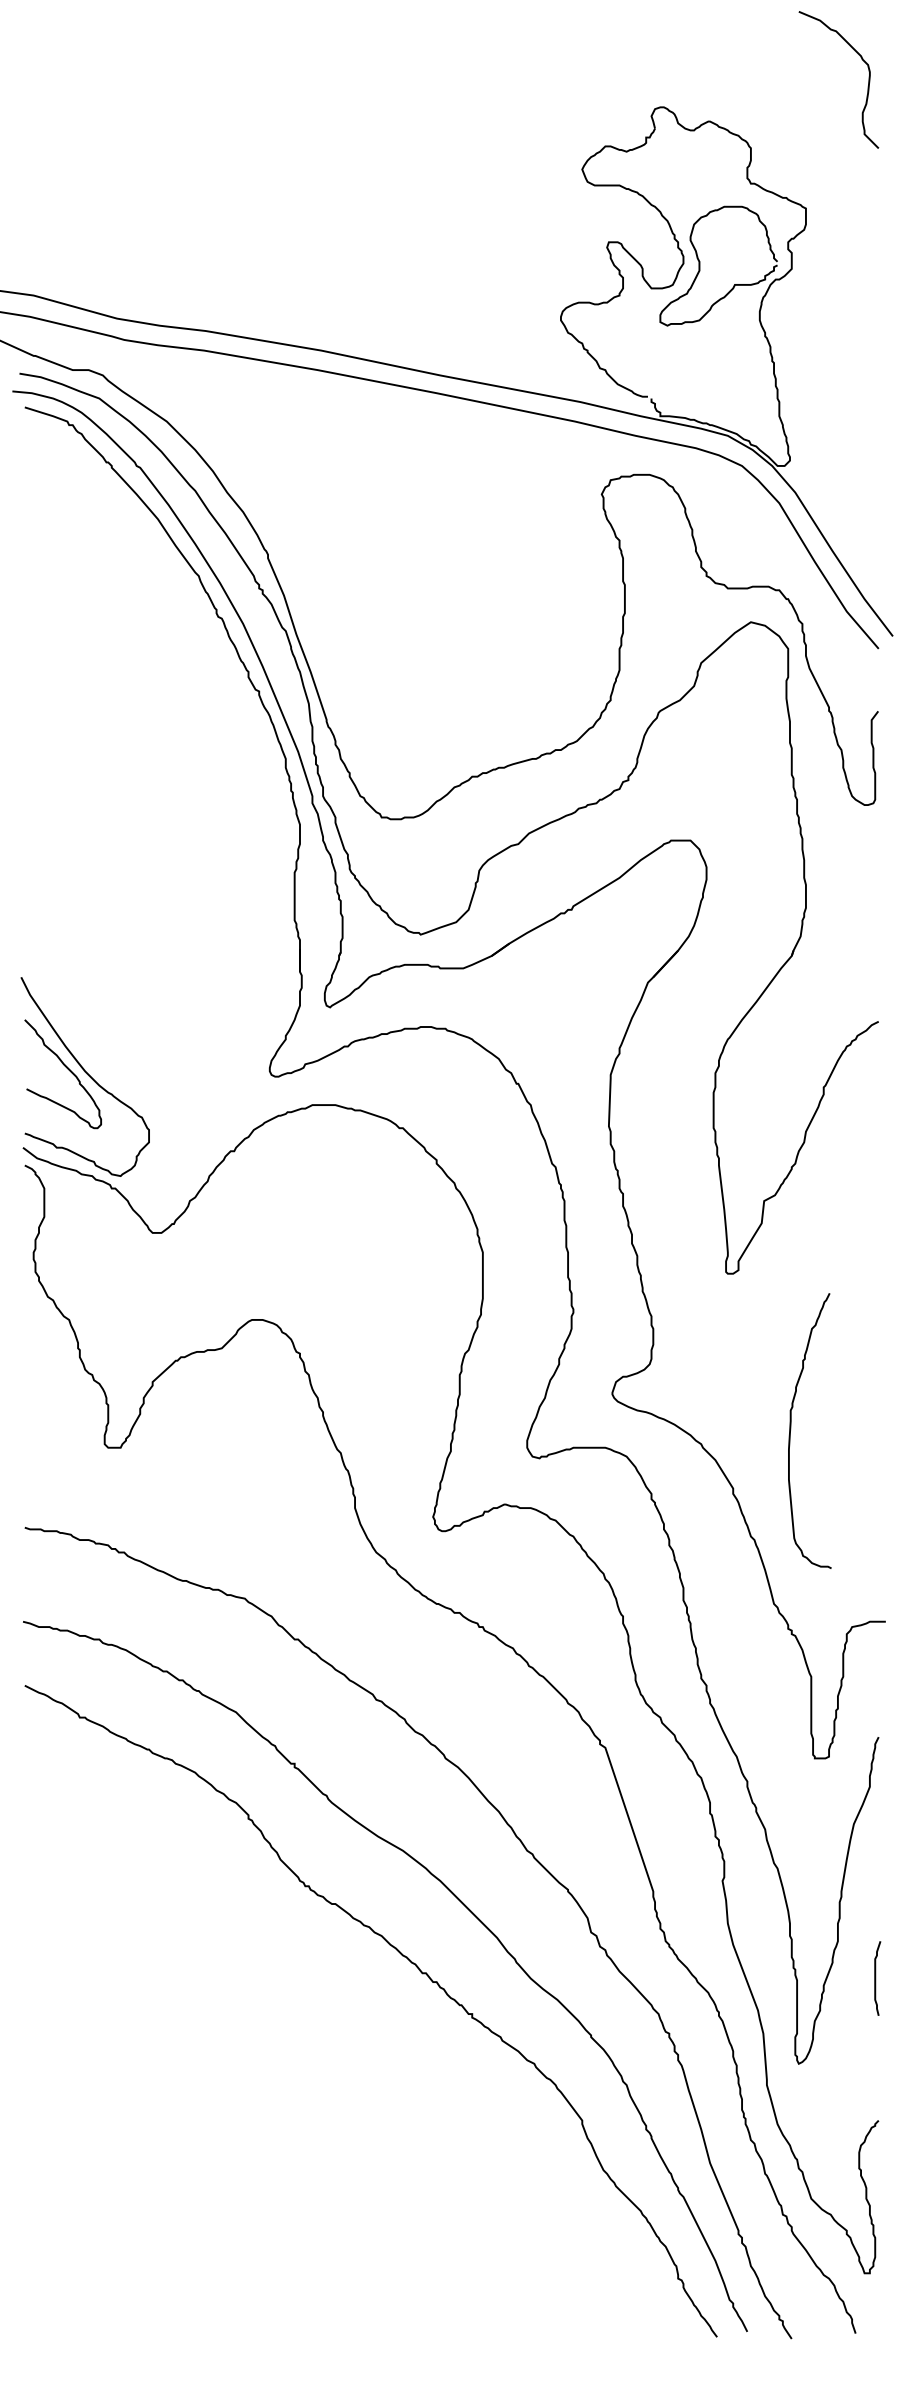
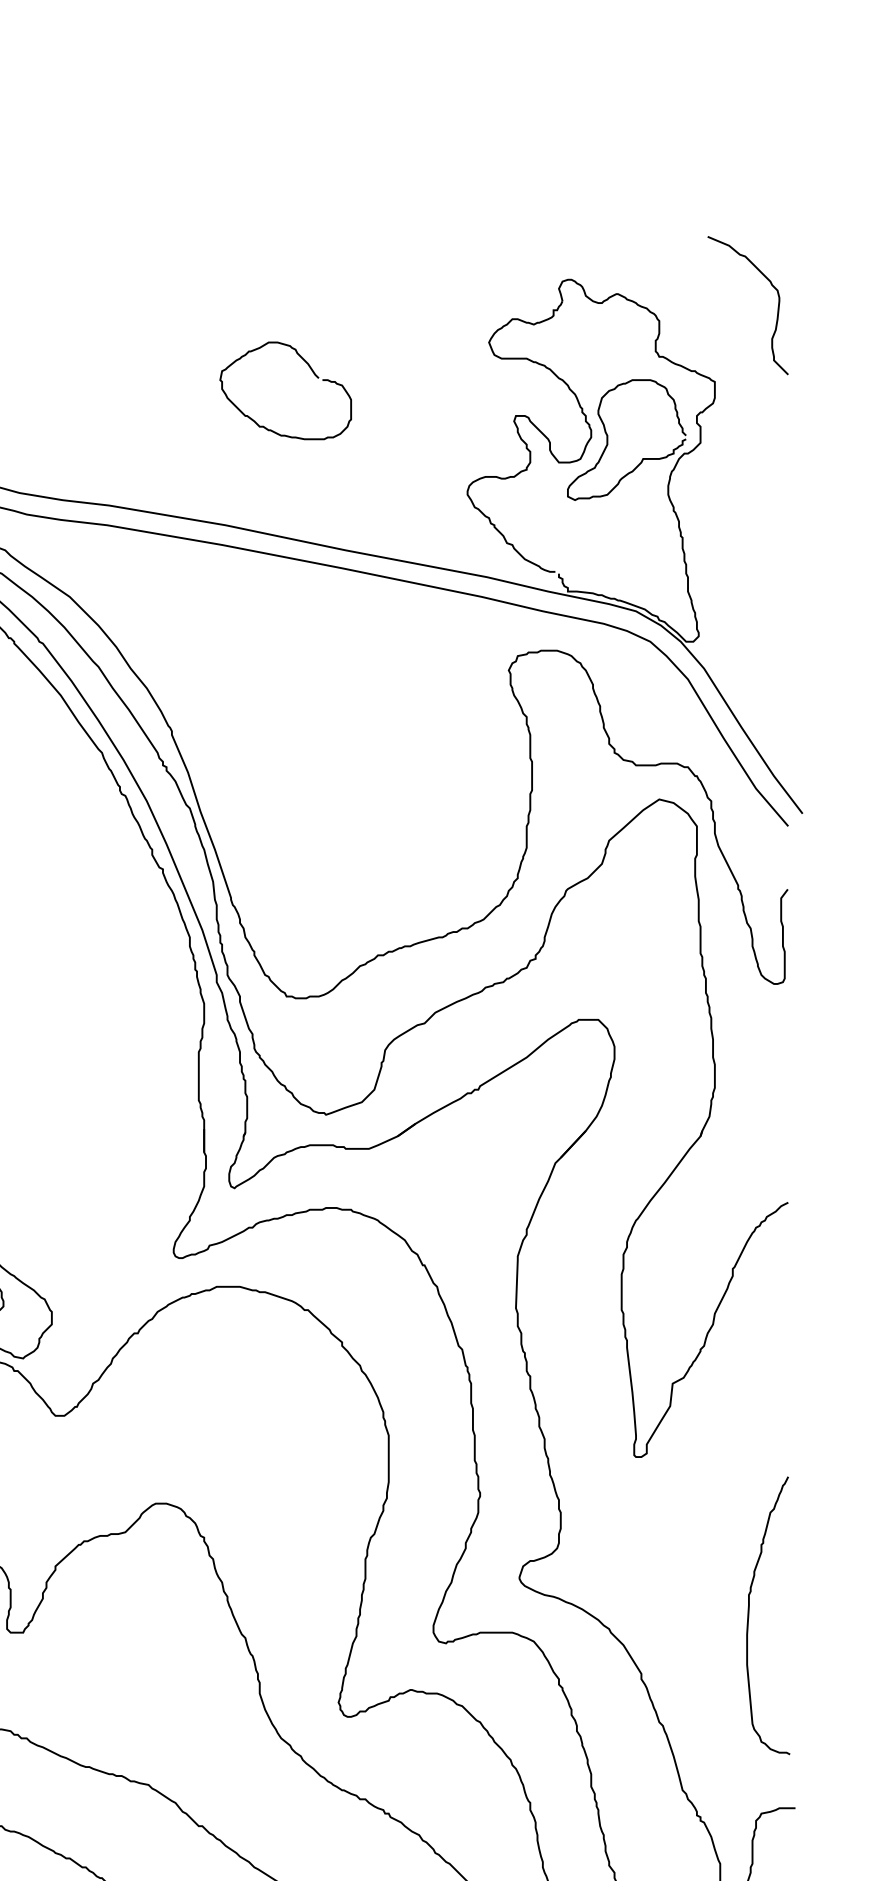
curve: (867, 86) -> (776, 312), moved
curve: (408, 201) -> (313, 374), added
curve: (791, 1429) -> (749, 1614), moved

